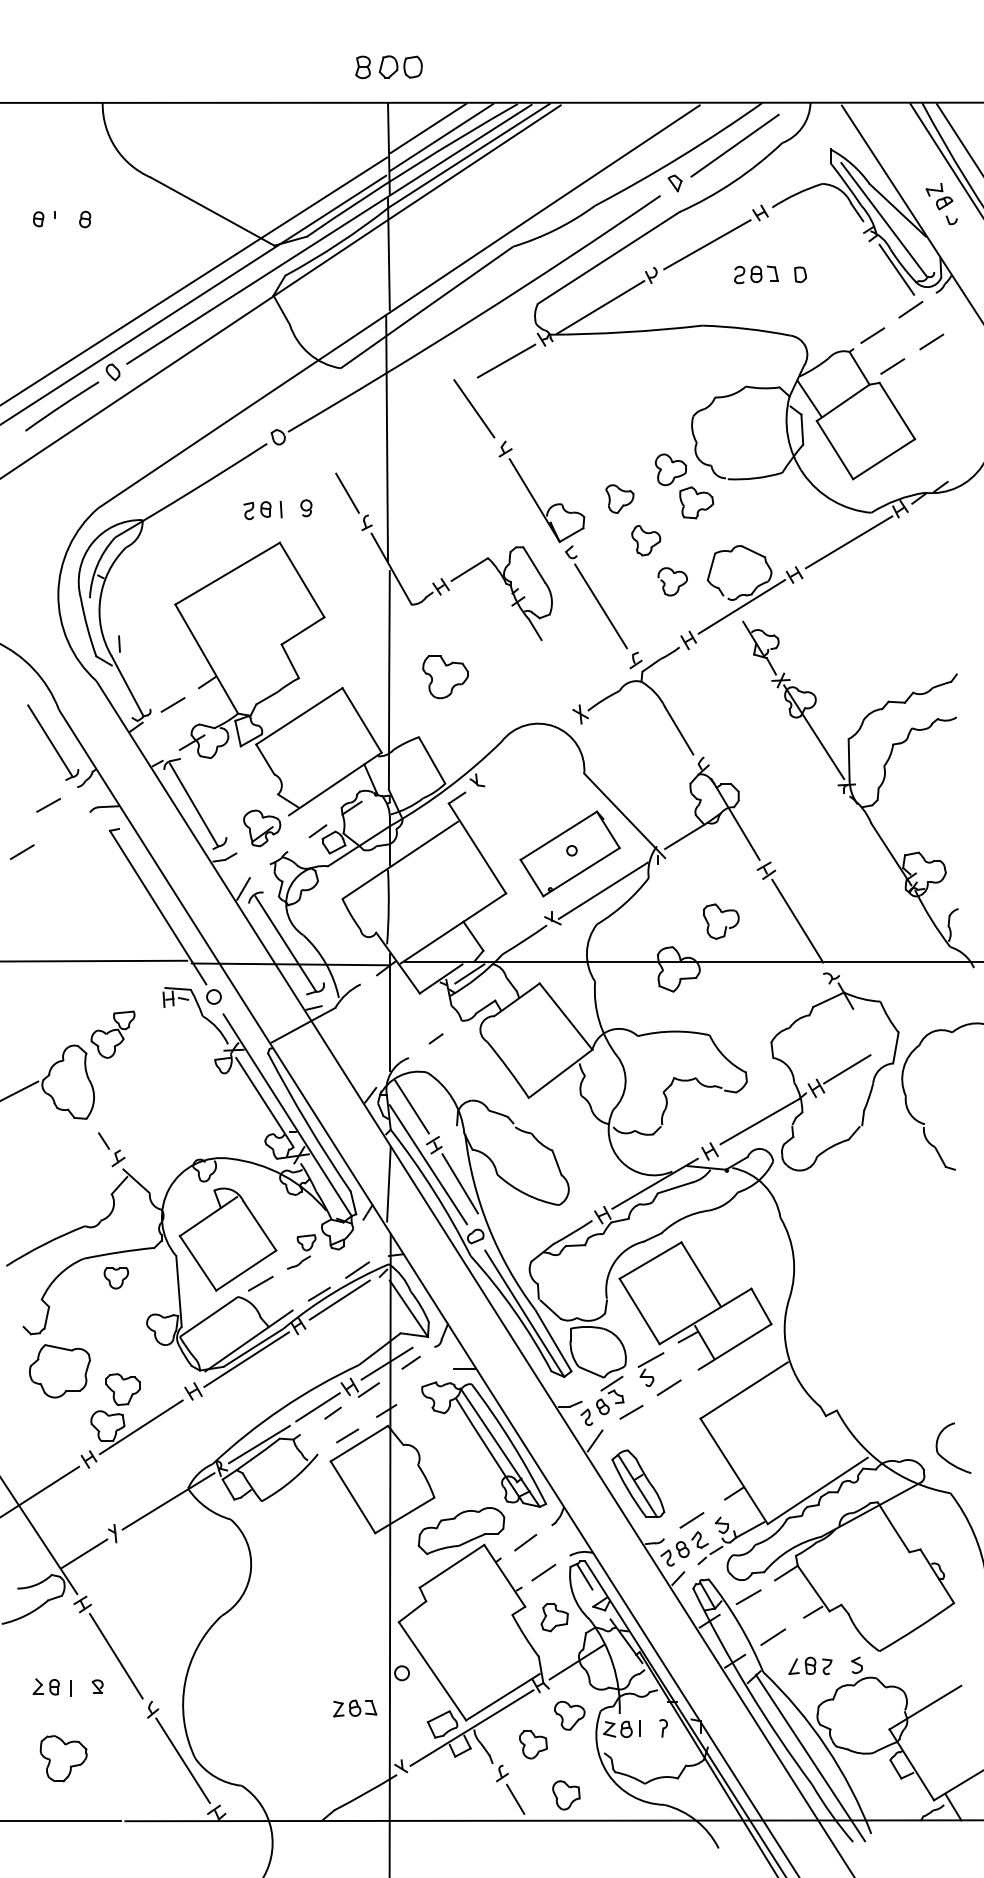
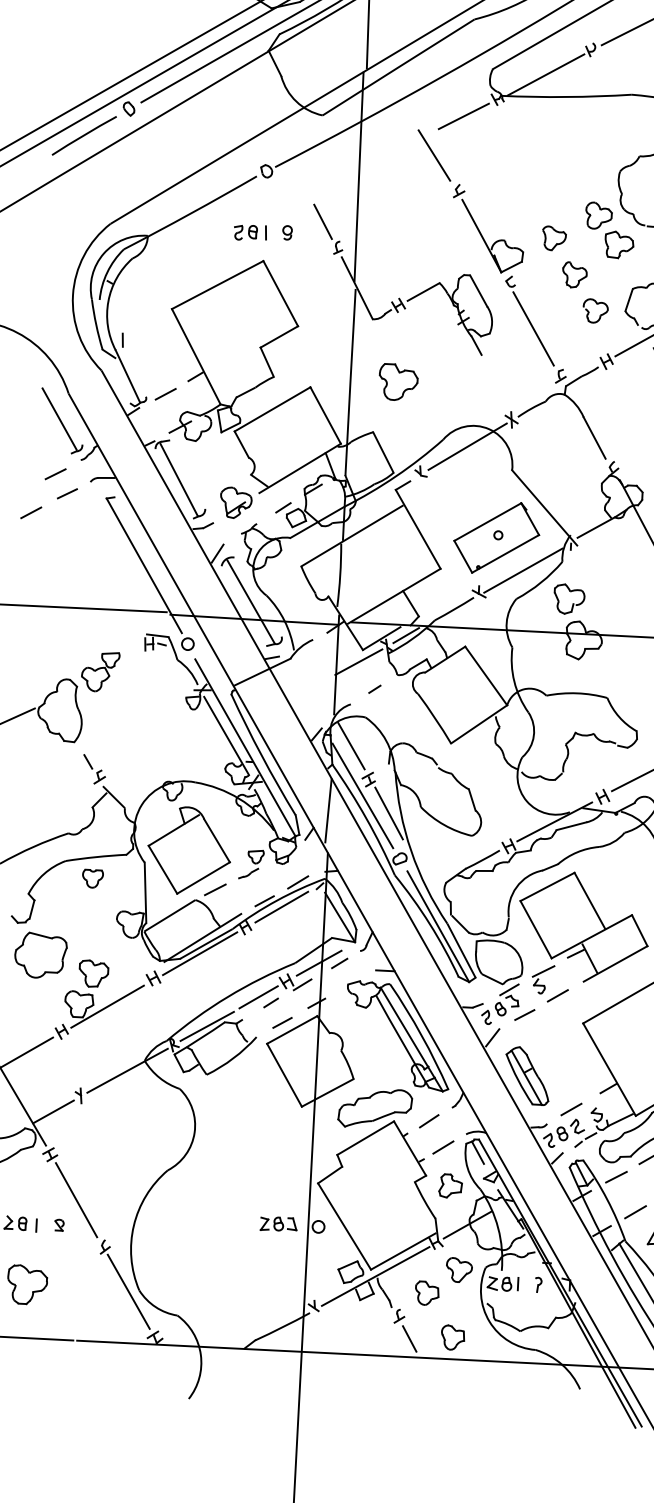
line: (530, 748) -> (467, 446), added
line: (63, 827) -> (67, 493), added
part: (725, 926) -> (572, 603), moved
line: (415, 1007) -> (358, 661), added
part: (355, 1708) -> (279, 1224), moved

